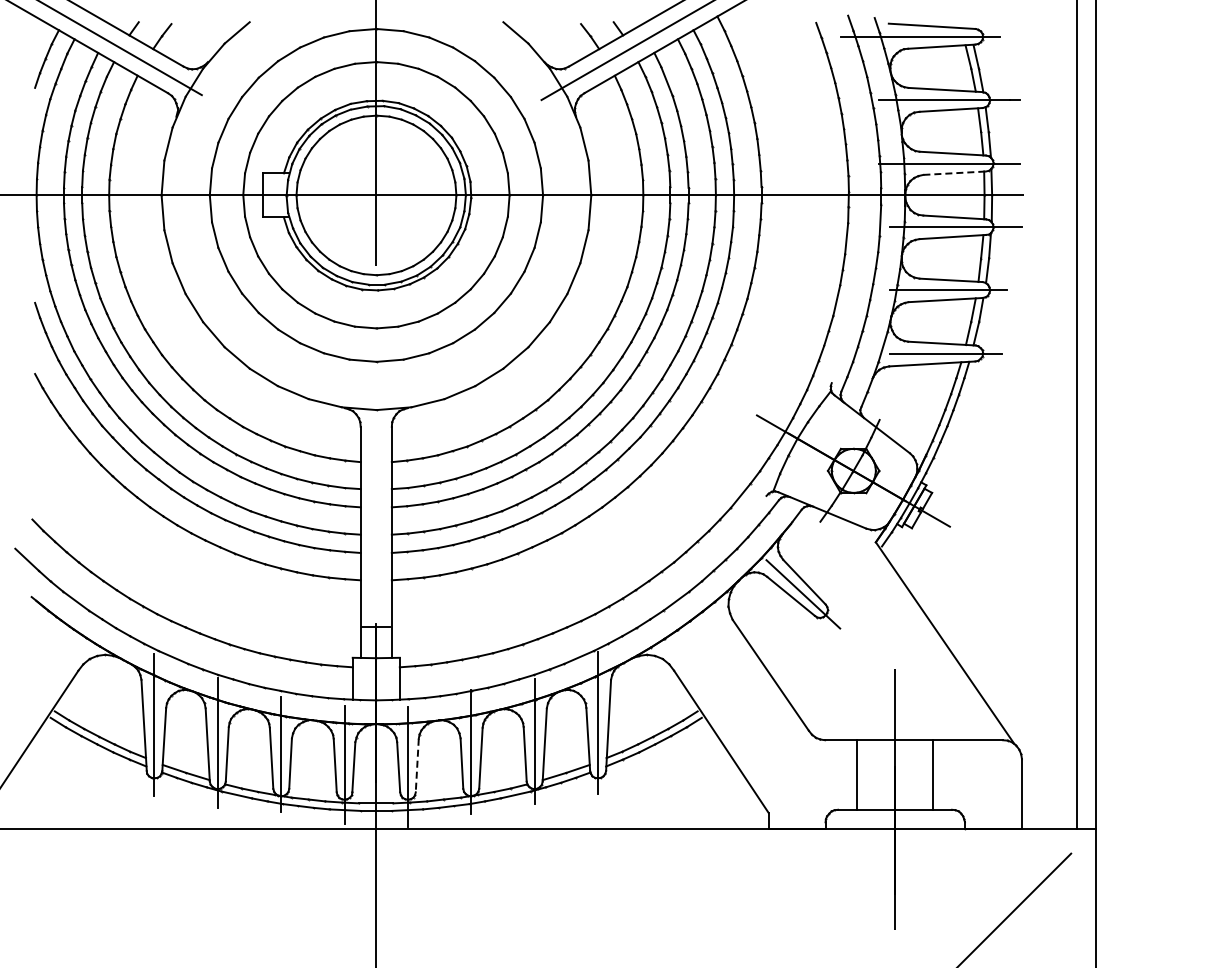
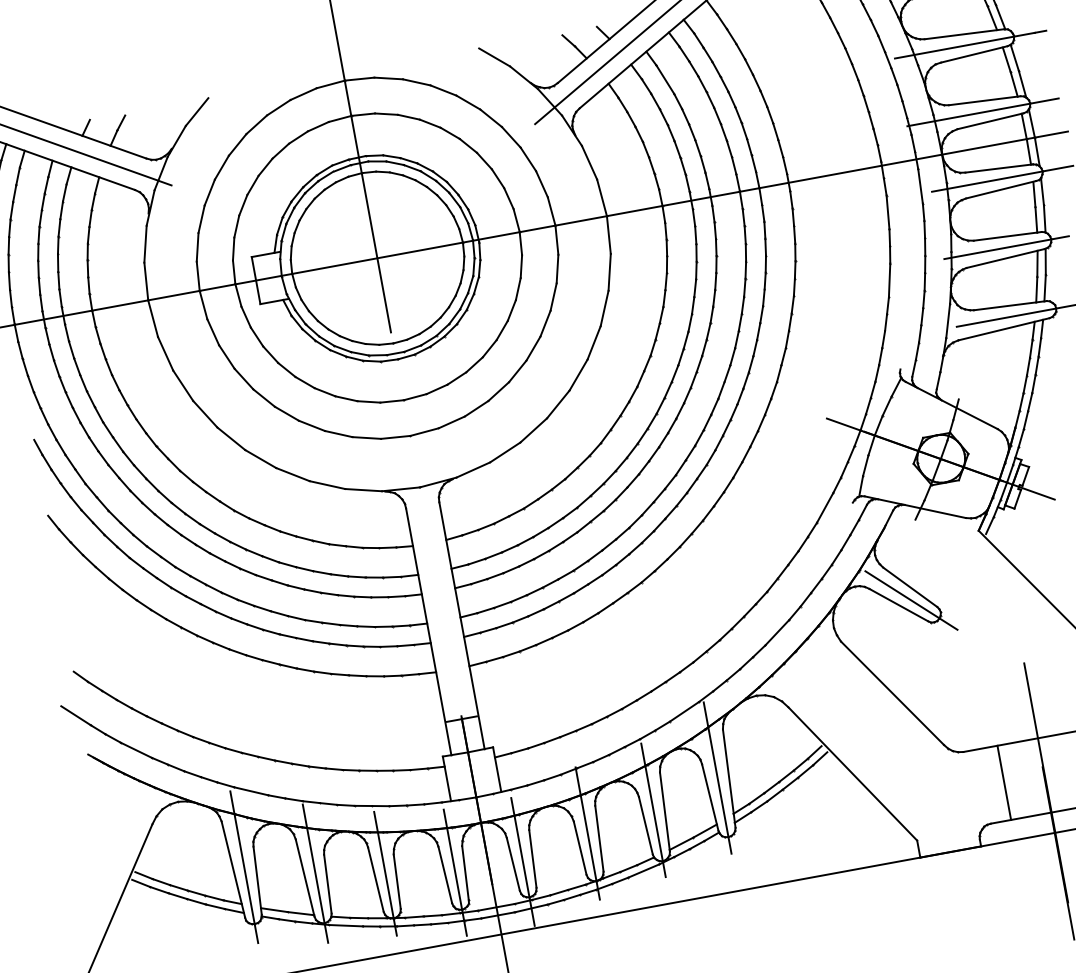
line: (955, 173) -> (991, 121), dashed -> solid
line: (417, 765) -> (533, 858), dashed -> solid

